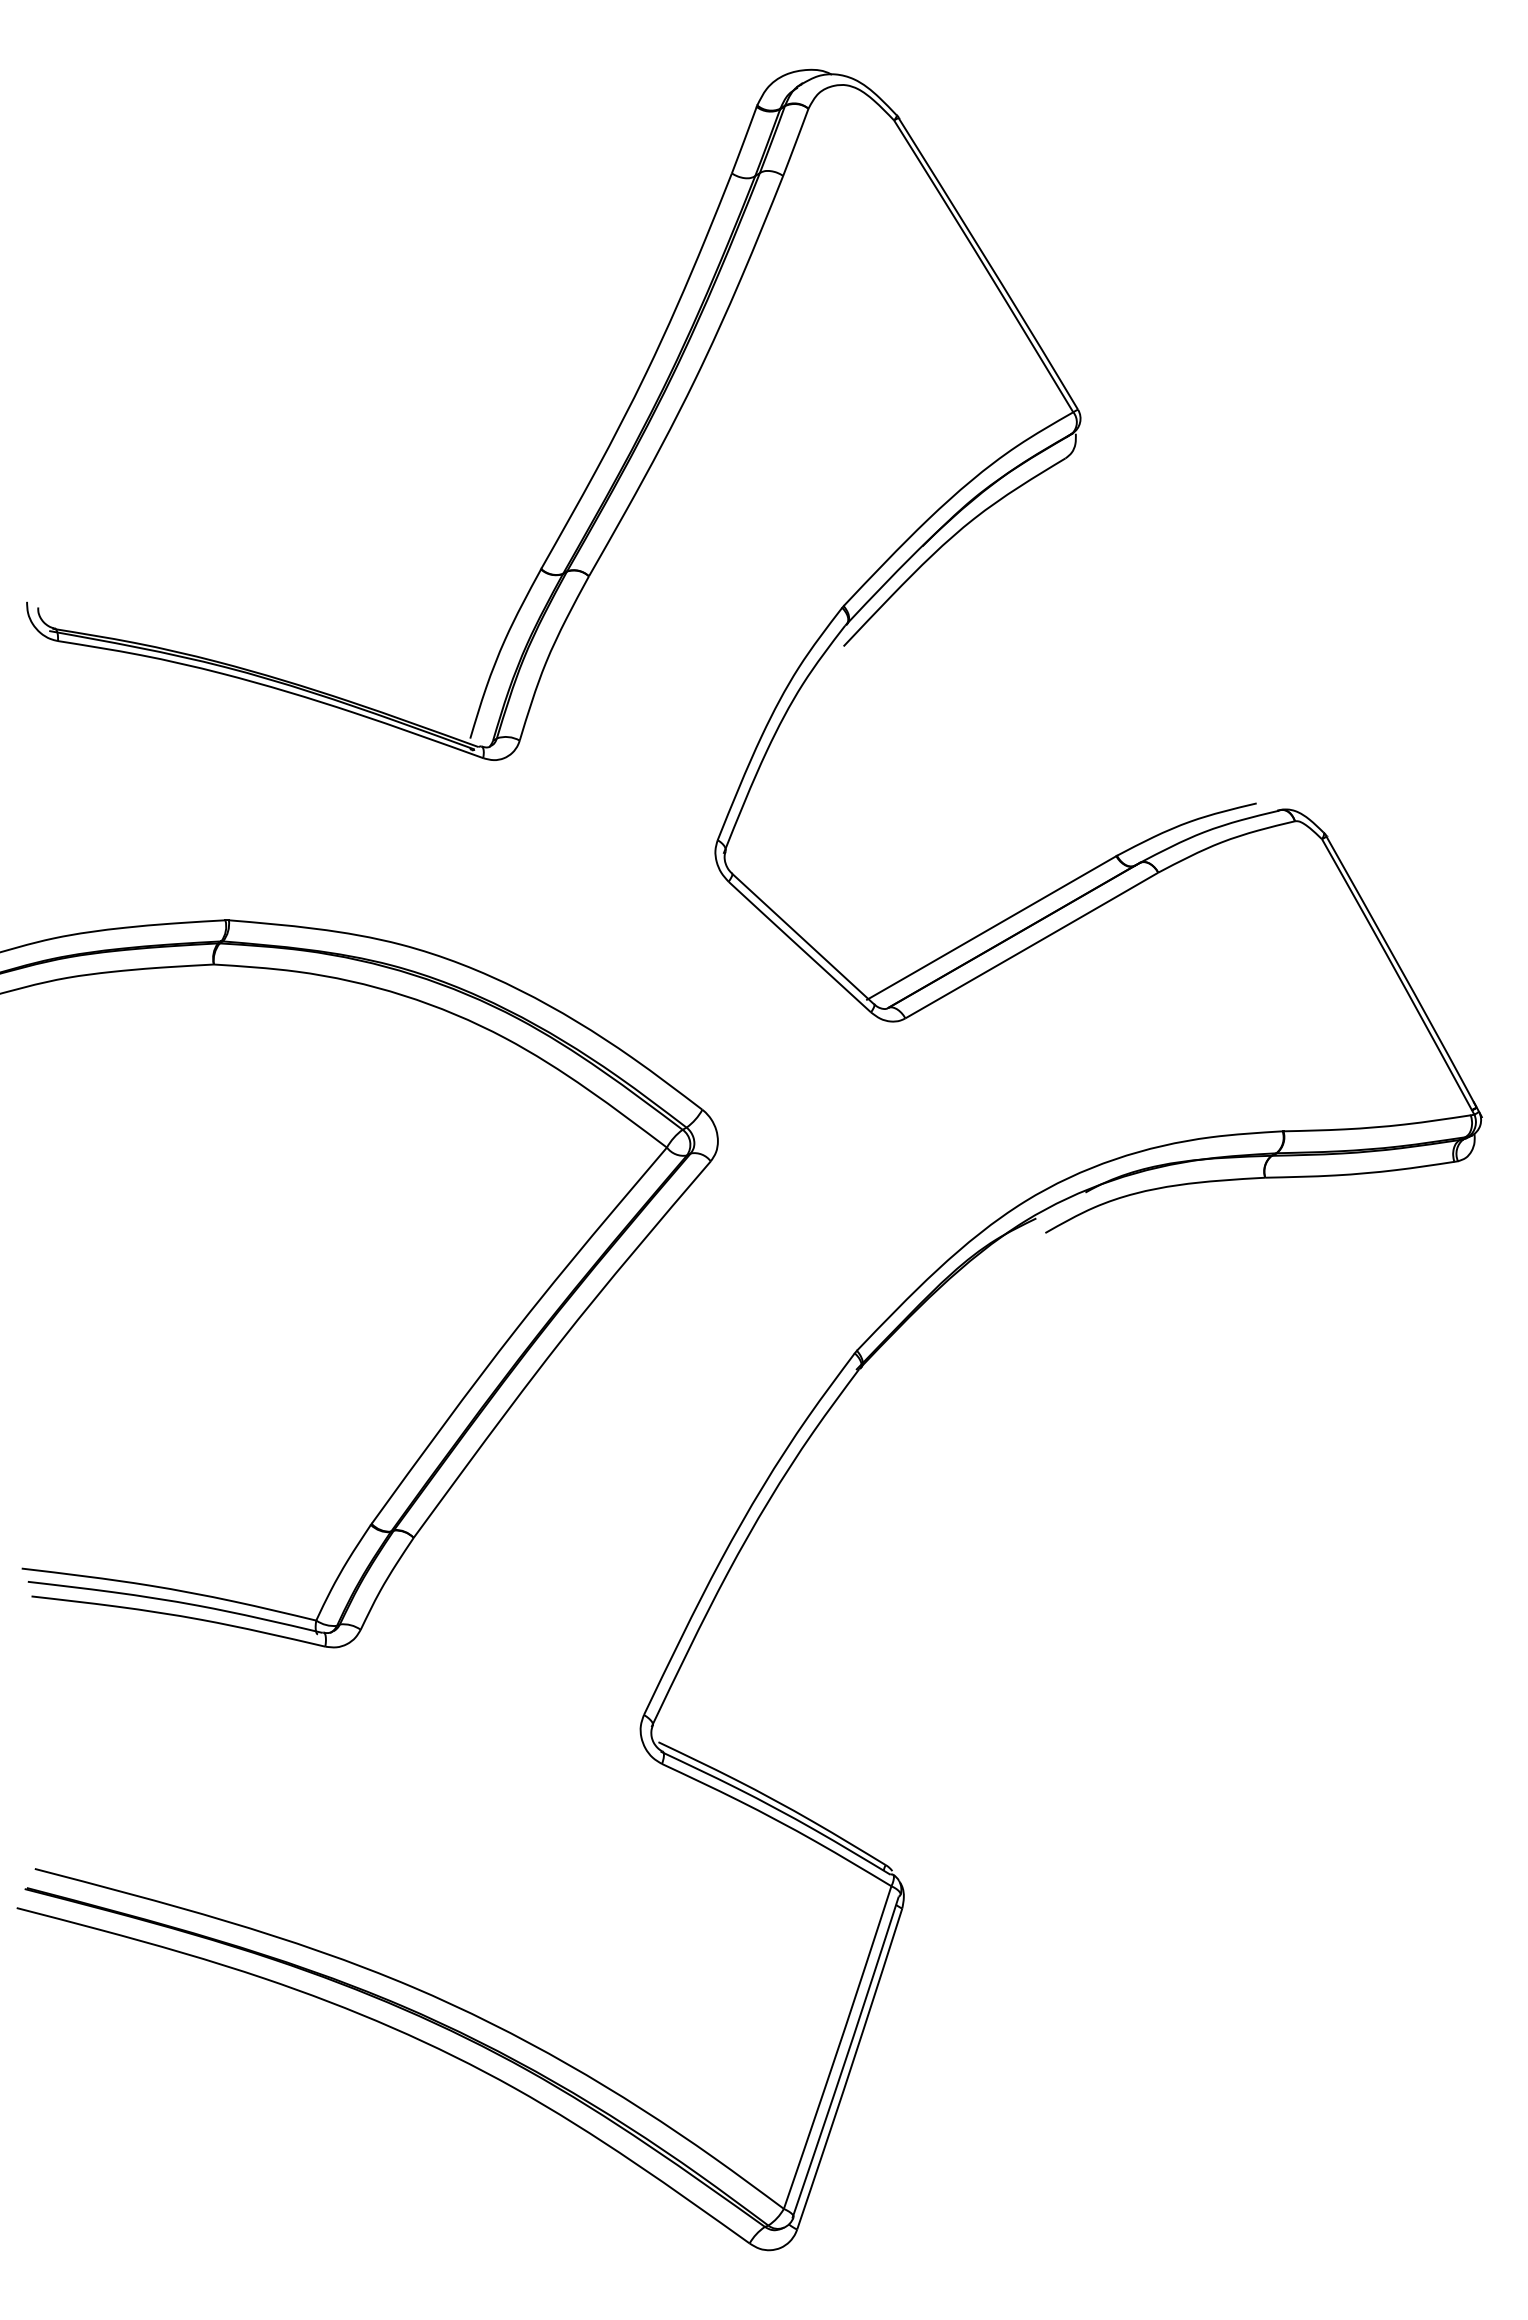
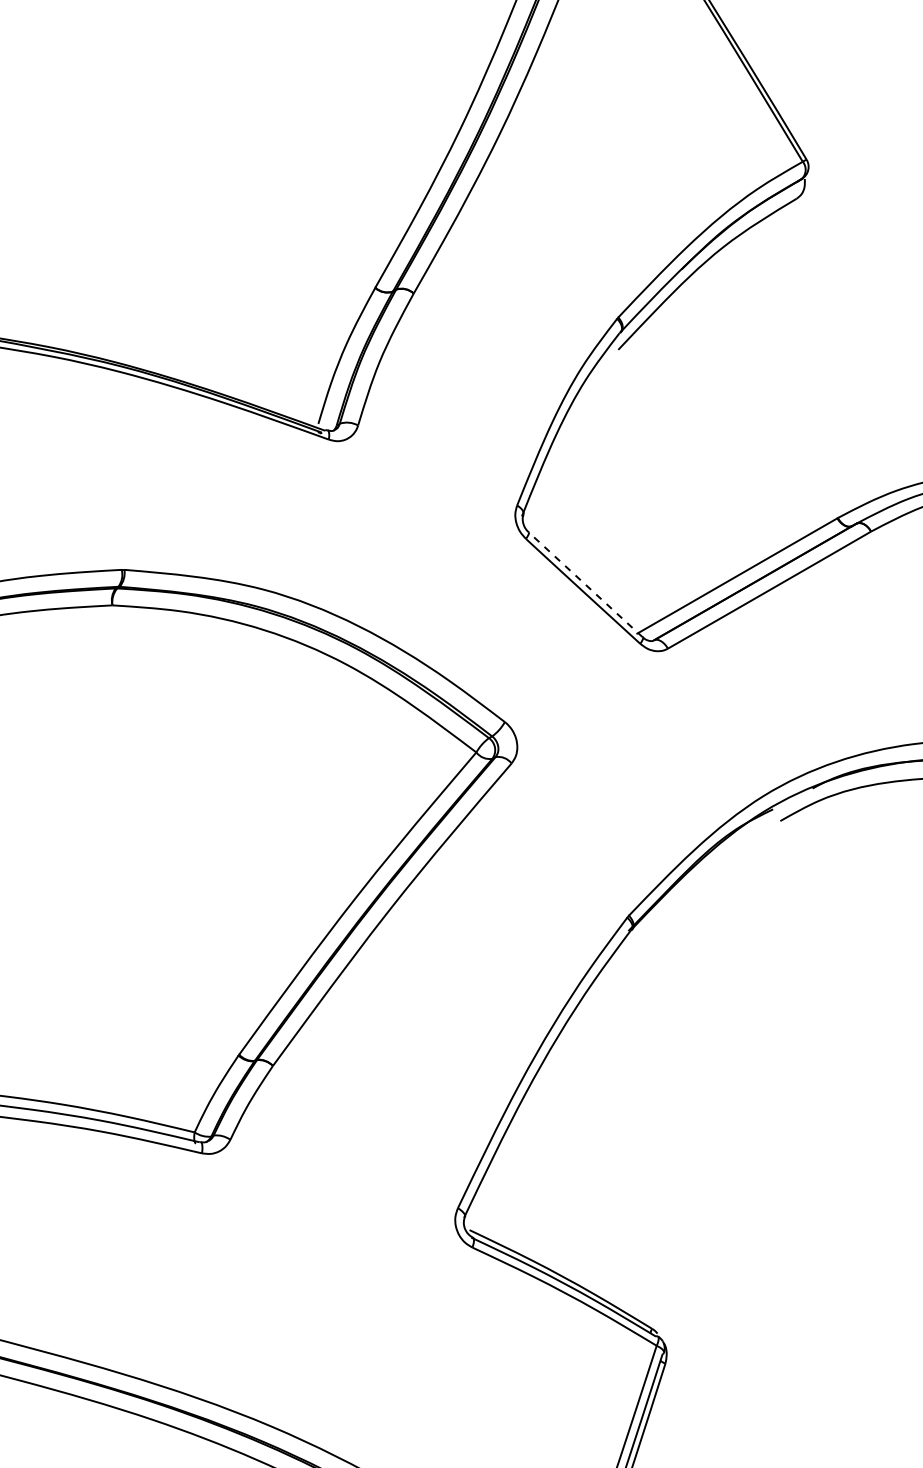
line: (802, 938) -> (585, 584), solid -> dashed

